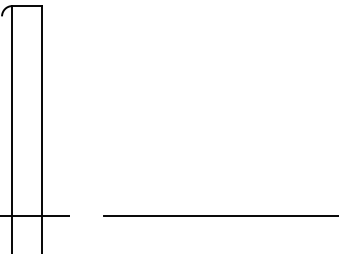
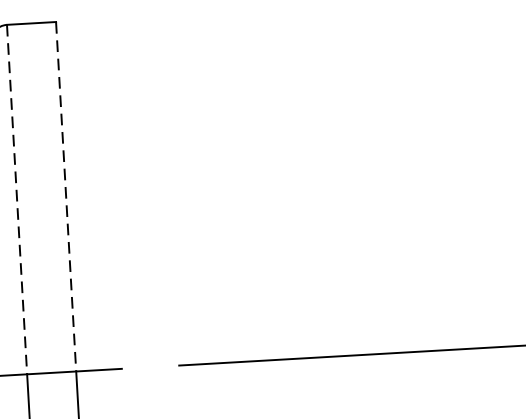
line: (12, 110) -> (17, 198), solid -> dashed
line: (41, 110) -> (65, 196), solid -> dashed

